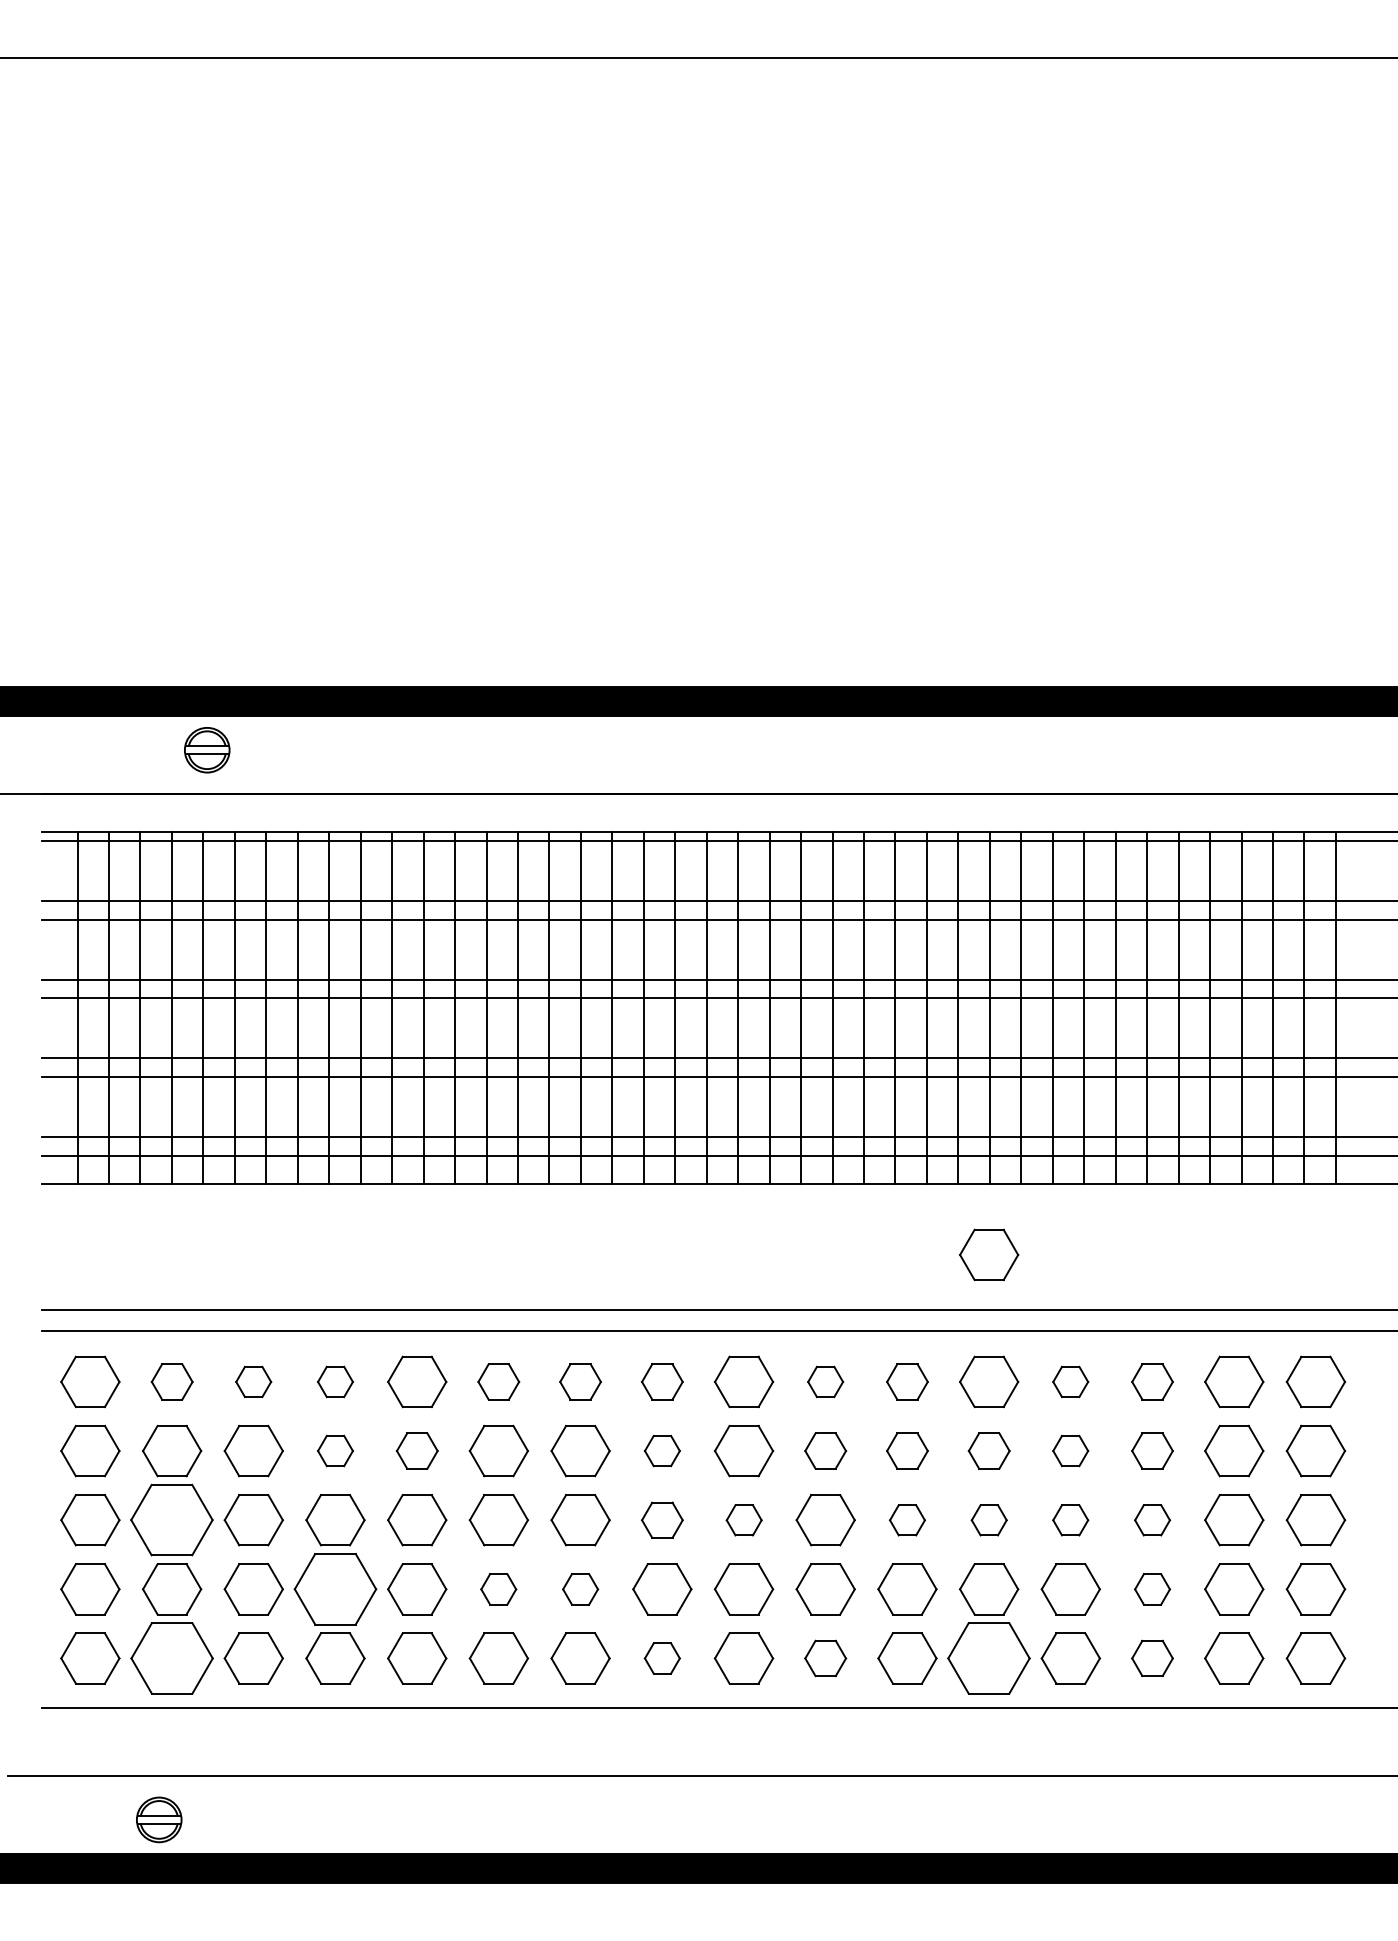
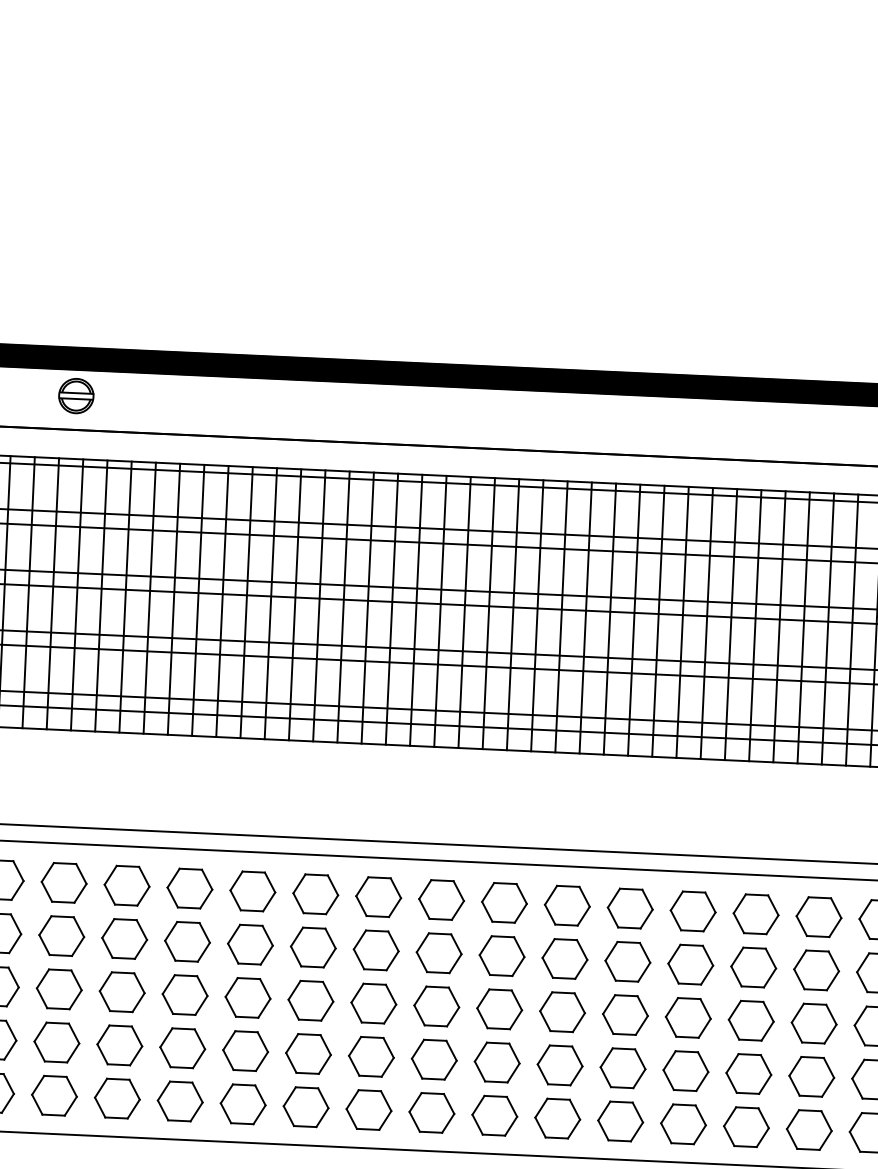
part: (207, 750) -> (76, 396), moved
part: (989, 1254) -> (697, 813), removed
part: (172, 1381) -> (64, 882), size x1.43
part: (253, 1381) -> (126, 885), size x1.67
part: (335, 1381) -> (189, 888), size x1.67
part: (498, 1381) -> (315, 893), size x1.43
part: (580, 1381) -> (378, 896), size x1.43
part: (662, 1381) -> (441, 899), size x1.43
part: (825, 1381) -> (567, 905), size x1.67
part: (907, 1381) -> (630, 908), size x1.43
part: (1070, 1381) -> (755, 913), size x1.67
part: (1152, 1381) -> (818, 916), size x1.43
part: (335, 1450) -> (187, 941), size x1.67
part: (417, 1450) -> (250, 944), size x1.43
part: (662, 1450) -> (439, 952), size x1.67
part: (825, 1450) -> (564, 958), size x1.43
part: (907, 1450) -> (627, 961), size x1.43
part: (989, 1450) -> (691, 964), size x1.43
part: (1070, 1450) -> (753, 967), size x1.67
part: (1152, 1450) -> (816, 969), size x1.43
part: (172, 1520) -> (59, 989), size x0.71
part: (662, 1520) -> (436, 1006), size x1.43
part: (744, 1520) -> (500, 1009), size x1.67
part: (907, 1520) -> (625, 1015), size x1.67
part: (989, 1520) -> (688, 1018), size x1.67
part: (1070, 1520) -> (750, 1020), size x1.67
part: (1152, 1520) -> (814, 1023), size x1.67
part: (335, 1589) -> (182, 1048), size x0.71
part: (498, 1589) -> (308, 1054), size x1.67
part: (580, 1589) -> (371, 1056), size x1.67
part: (1152, 1589) -> (811, 1076), size x1.67
part: (171, 1658) -> (54, 1095), size x0.71
part: (662, 1658) -> (432, 1112), size x1.67
part: (825, 1658) -> (557, 1118), size x1.43
part: (989, 1658) -> (683, 1124), size x0.71
part: (1152, 1658) -> (809, 1130), size x1.43

